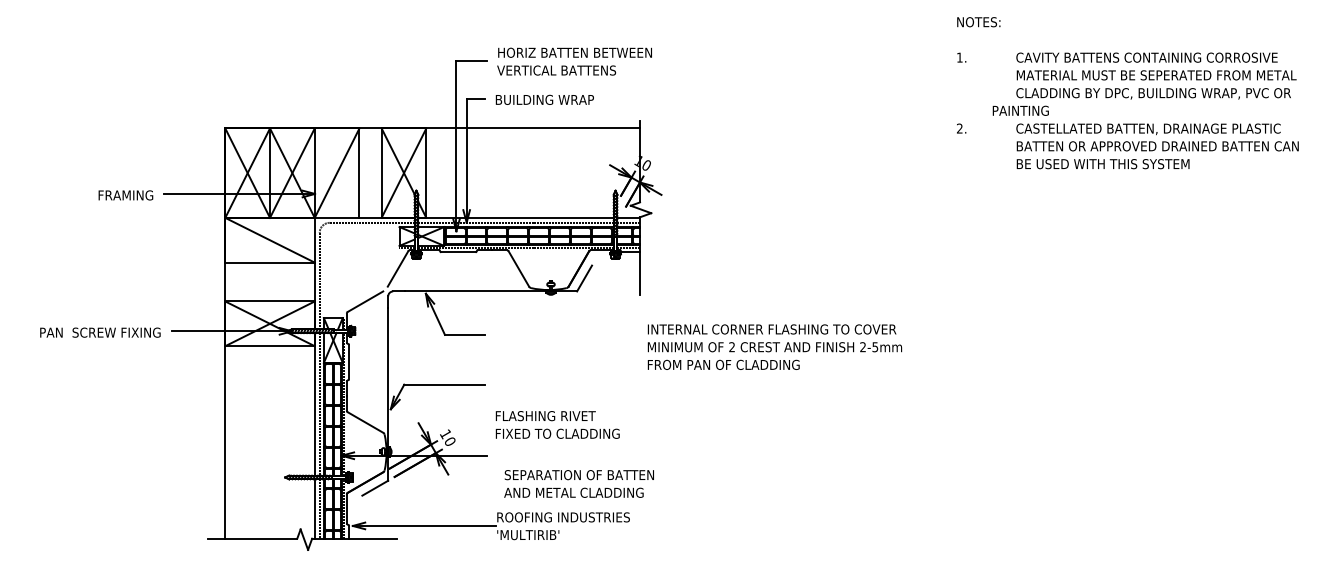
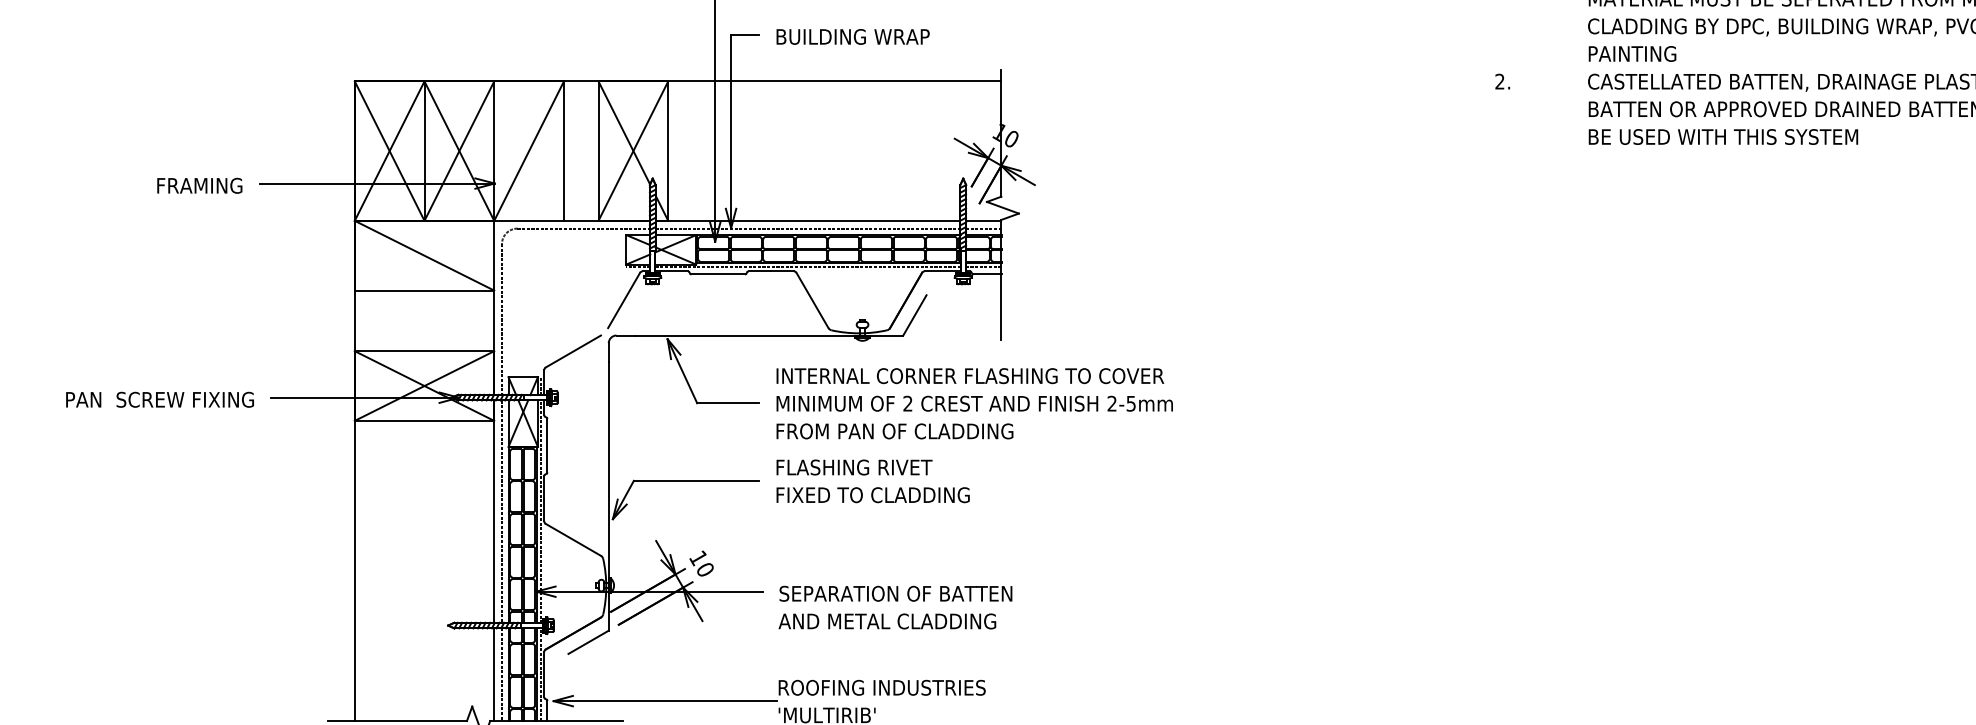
text: (1020, 110) -> (1631, 53), moved
text: (774, 346) -> (974, 402), moved
text: (557, 424) -> (872, 480), moved
text: (578, 483) -> (894, 606), moved

